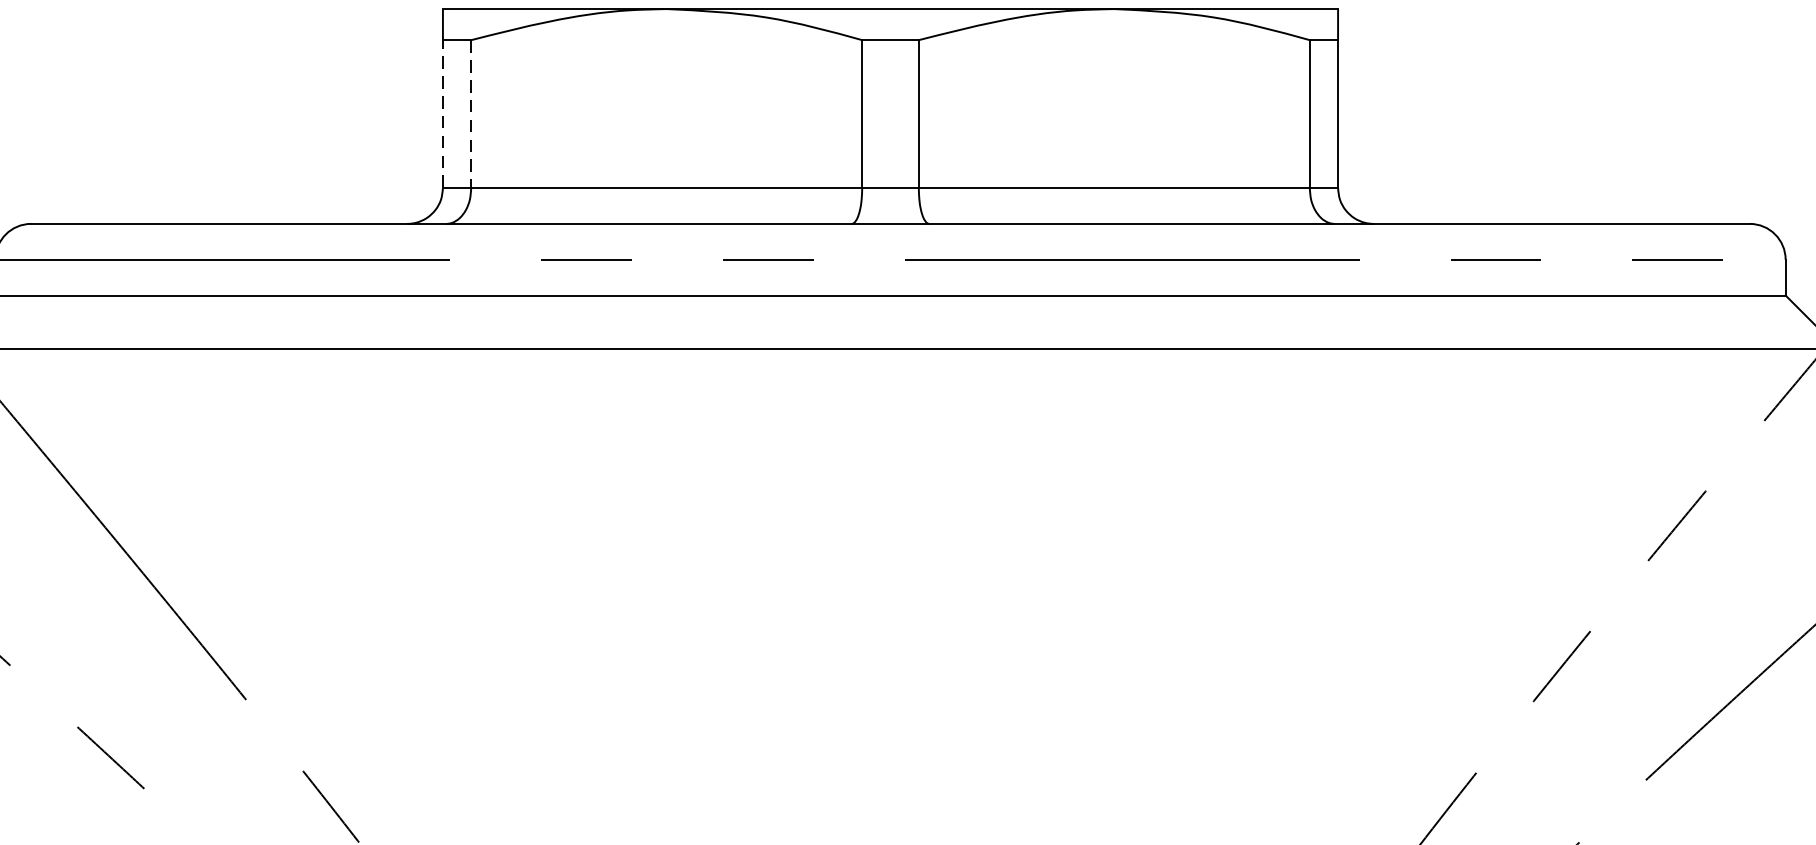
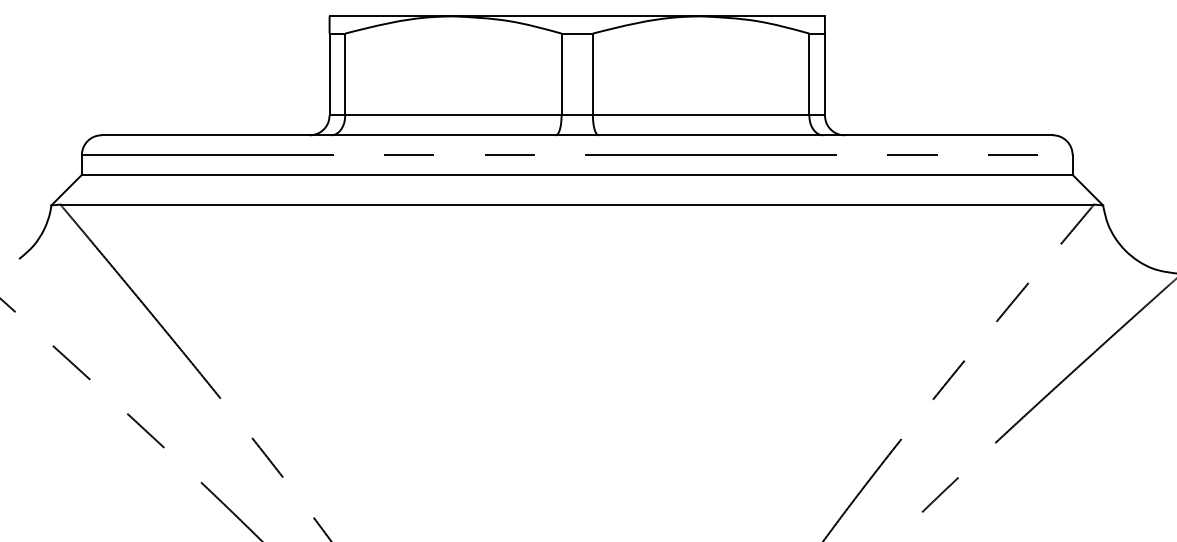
line: (442, 114) -> (329, 74), dashed -> solid
line: (471, 114) -> (345, 74), dashed -> solid

